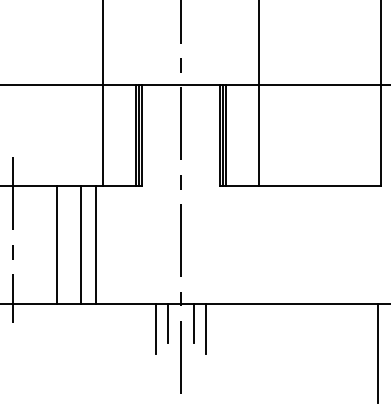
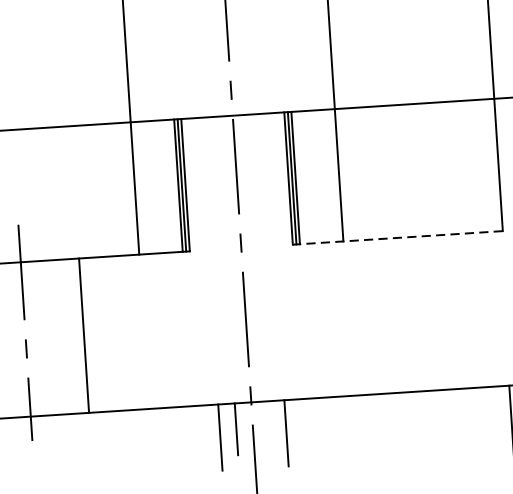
line: (300, 186) -> (397, 238), solid -> dashed
line: (80, 244) -> (114, 333), removed
line: (95, 244) -> (134, 331), removed
line: (193, 323) -> (269, 426), removed

